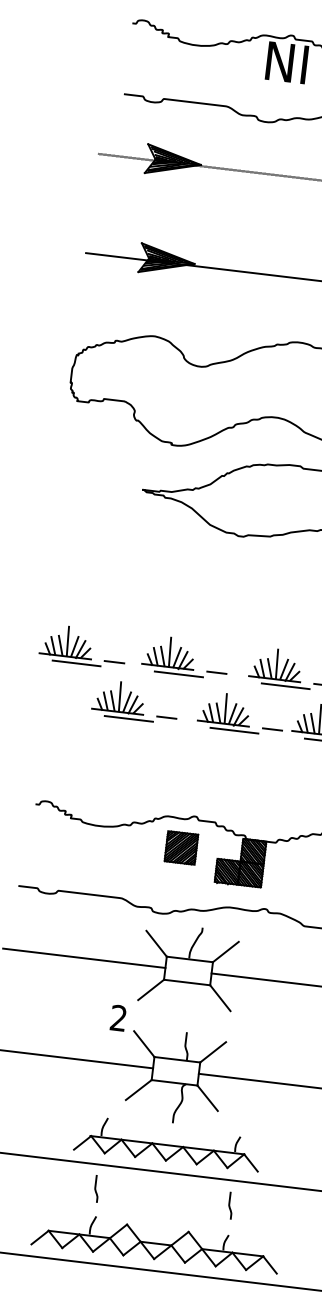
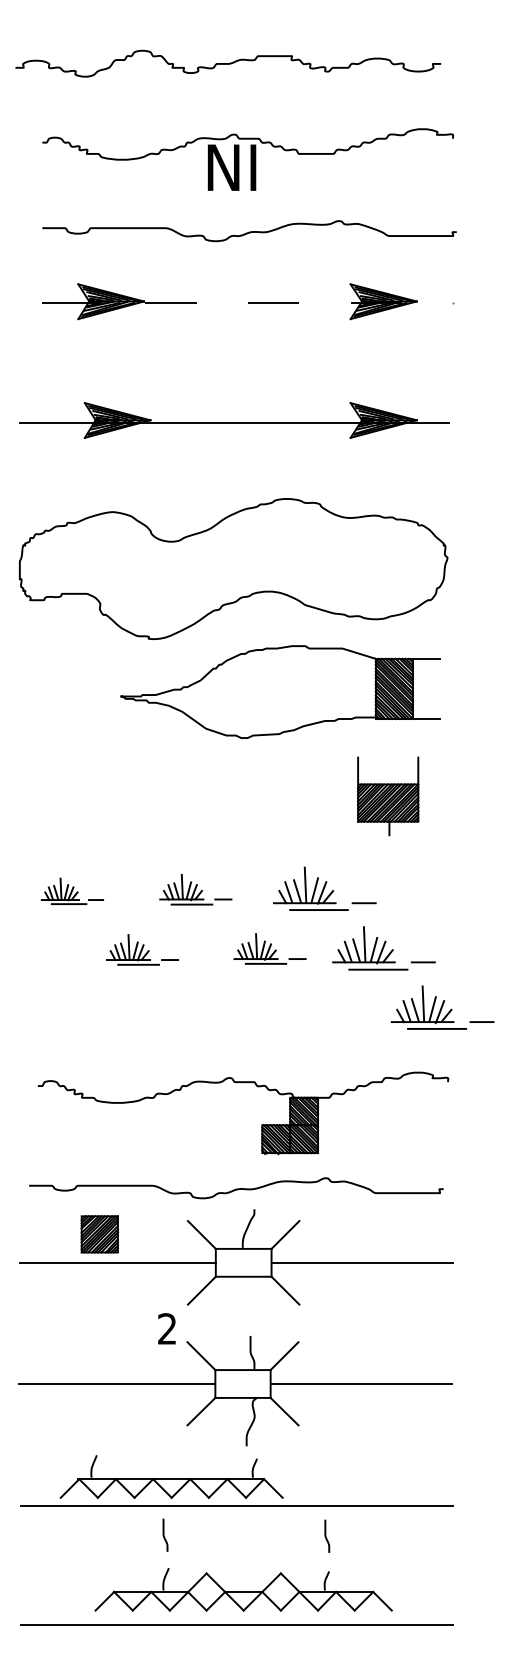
part: (83, 646) -> (72, 891), size x0.6
part: (185, 657) -> (195, 889), size x0.7
part: (135, 701) -> (142, 949), size x0.7
part: (240, 713) -> (269, 948), size x0.7
part: (181, 848) -> (99, 1234), moved
part: (167, 1142) -> (171, 1476), moved

